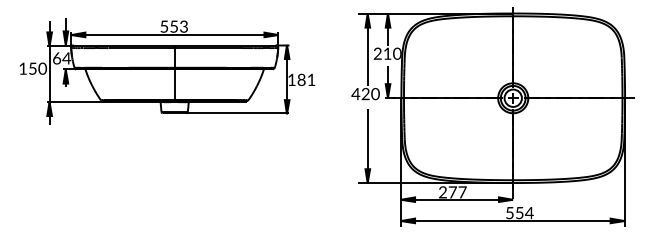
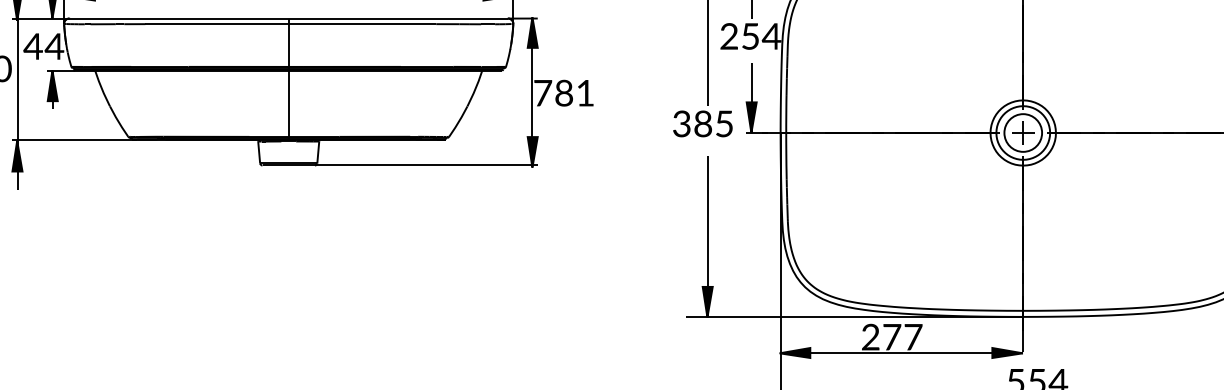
text: (392, 53) -> (761, 35), 210 -> 254
text: (56, 58) -> (32, 46), 64 -> 44
text: (292, 79) -> (544, 92), 181 -> 781
text: (365, 94) -> (702, 124), 420 -> 385

